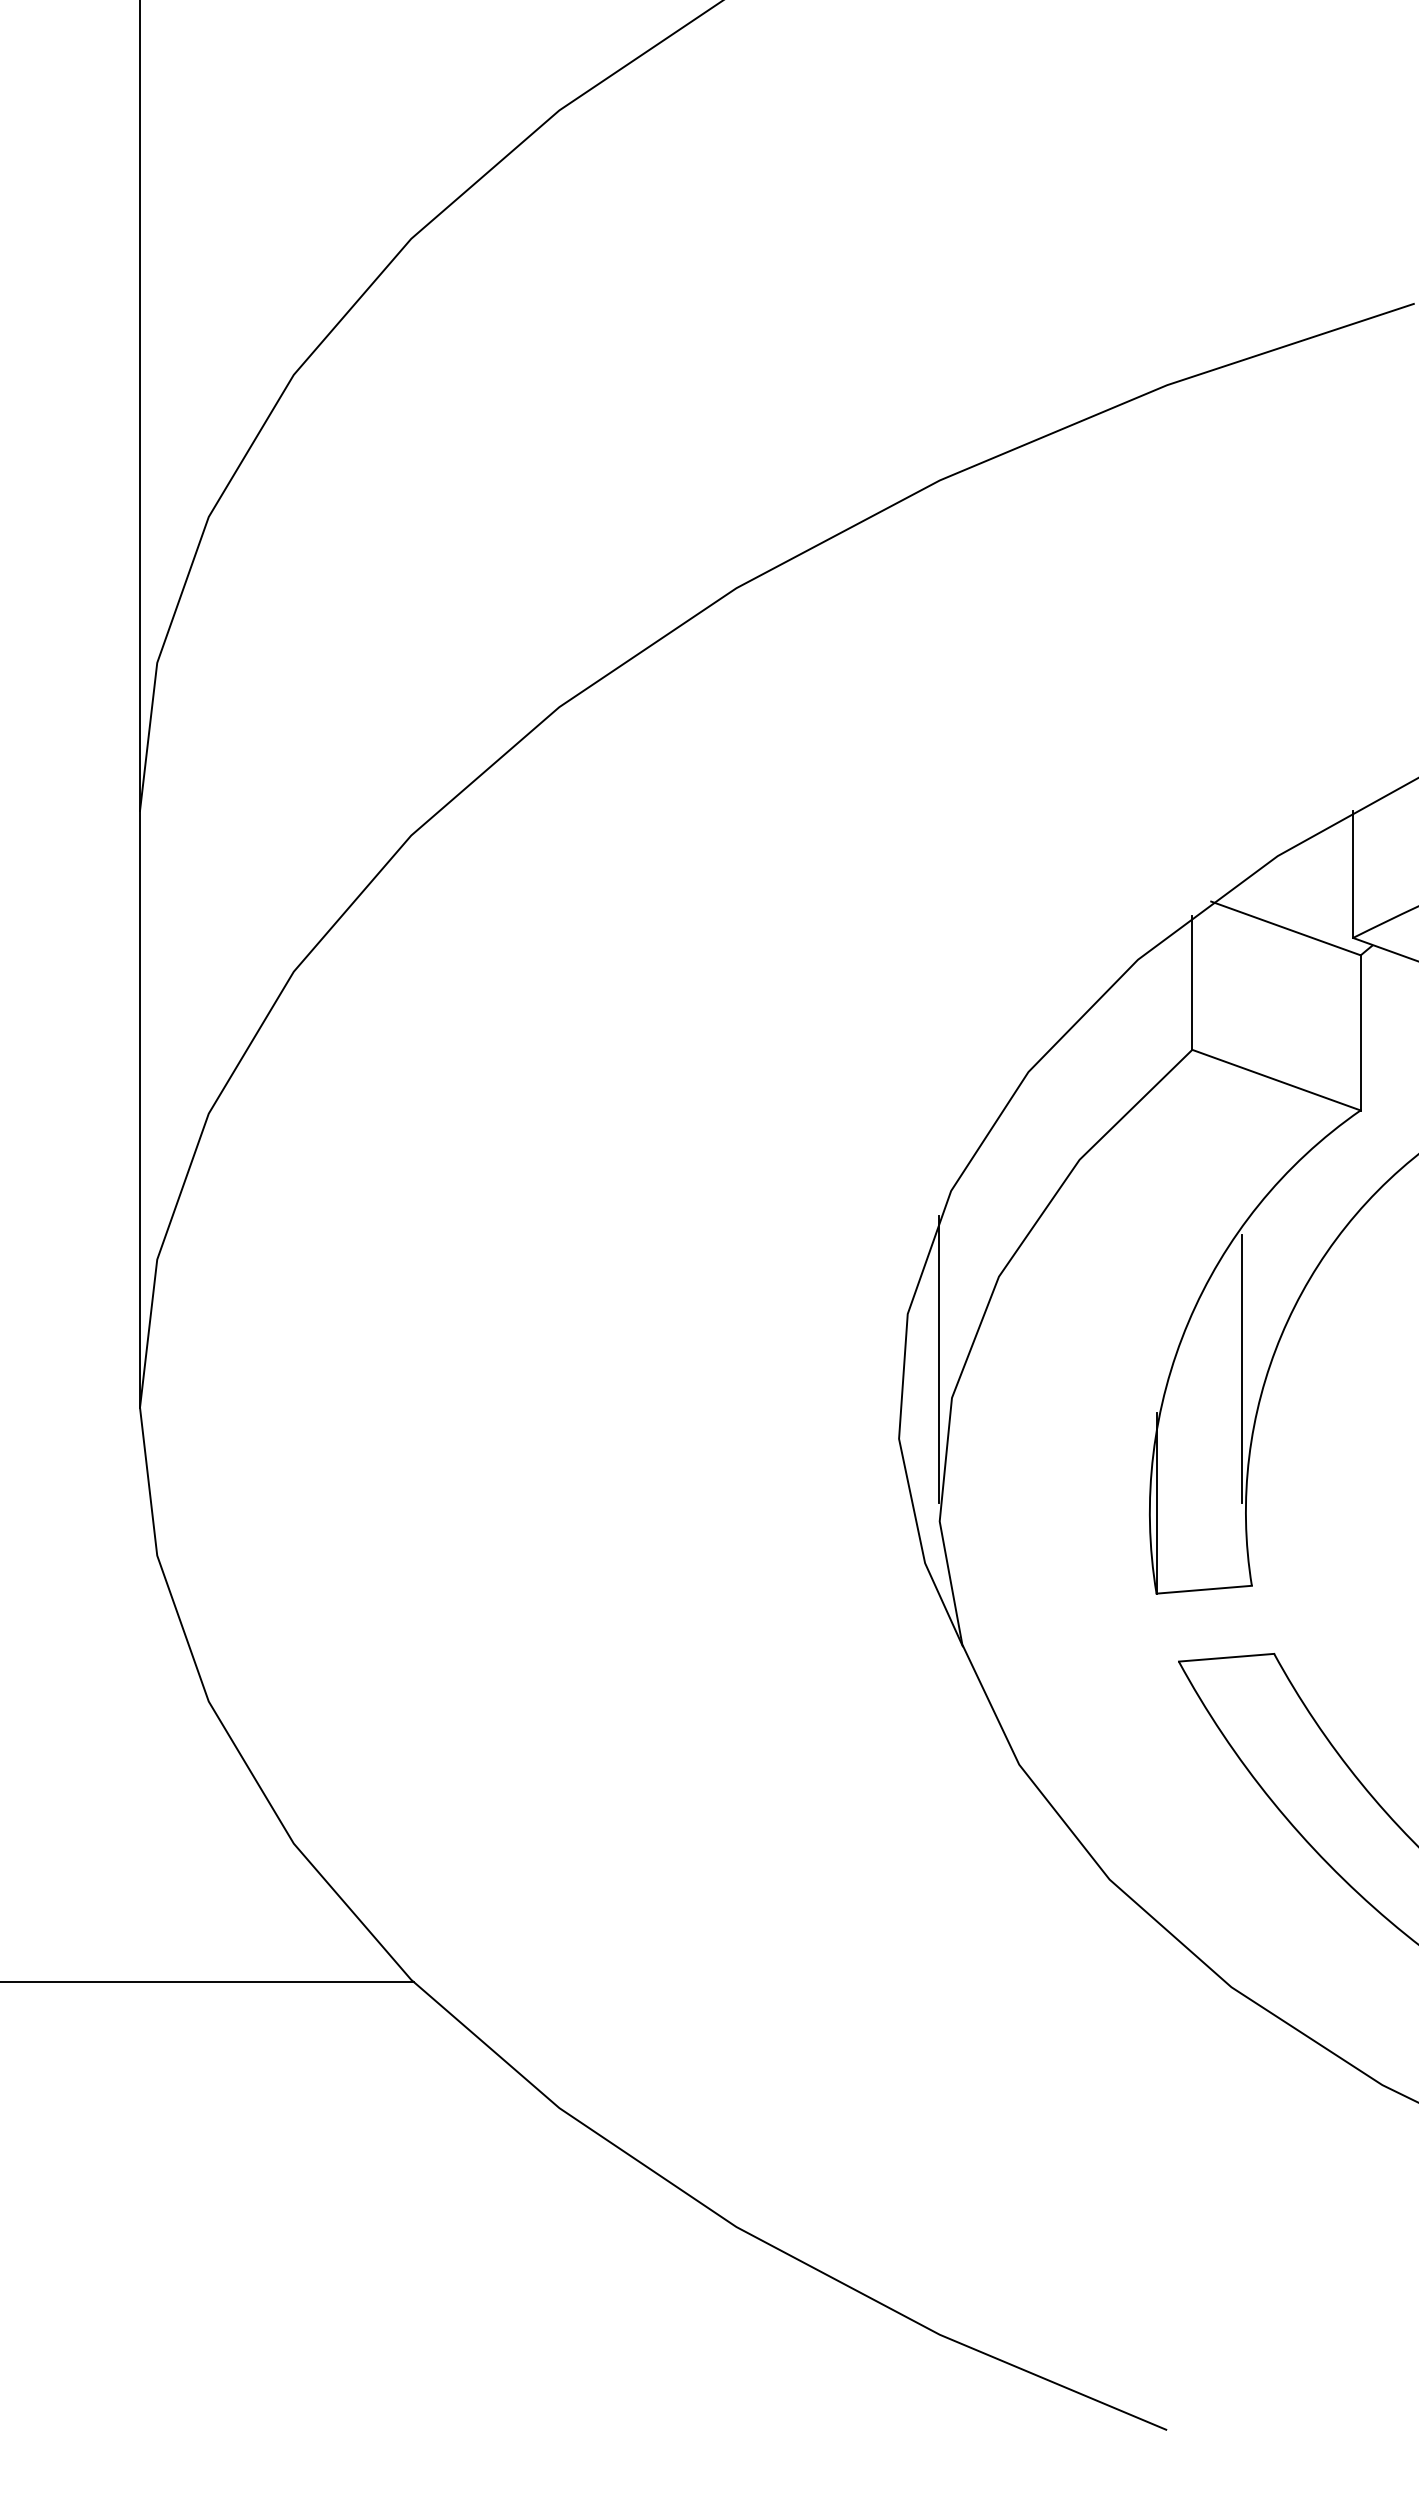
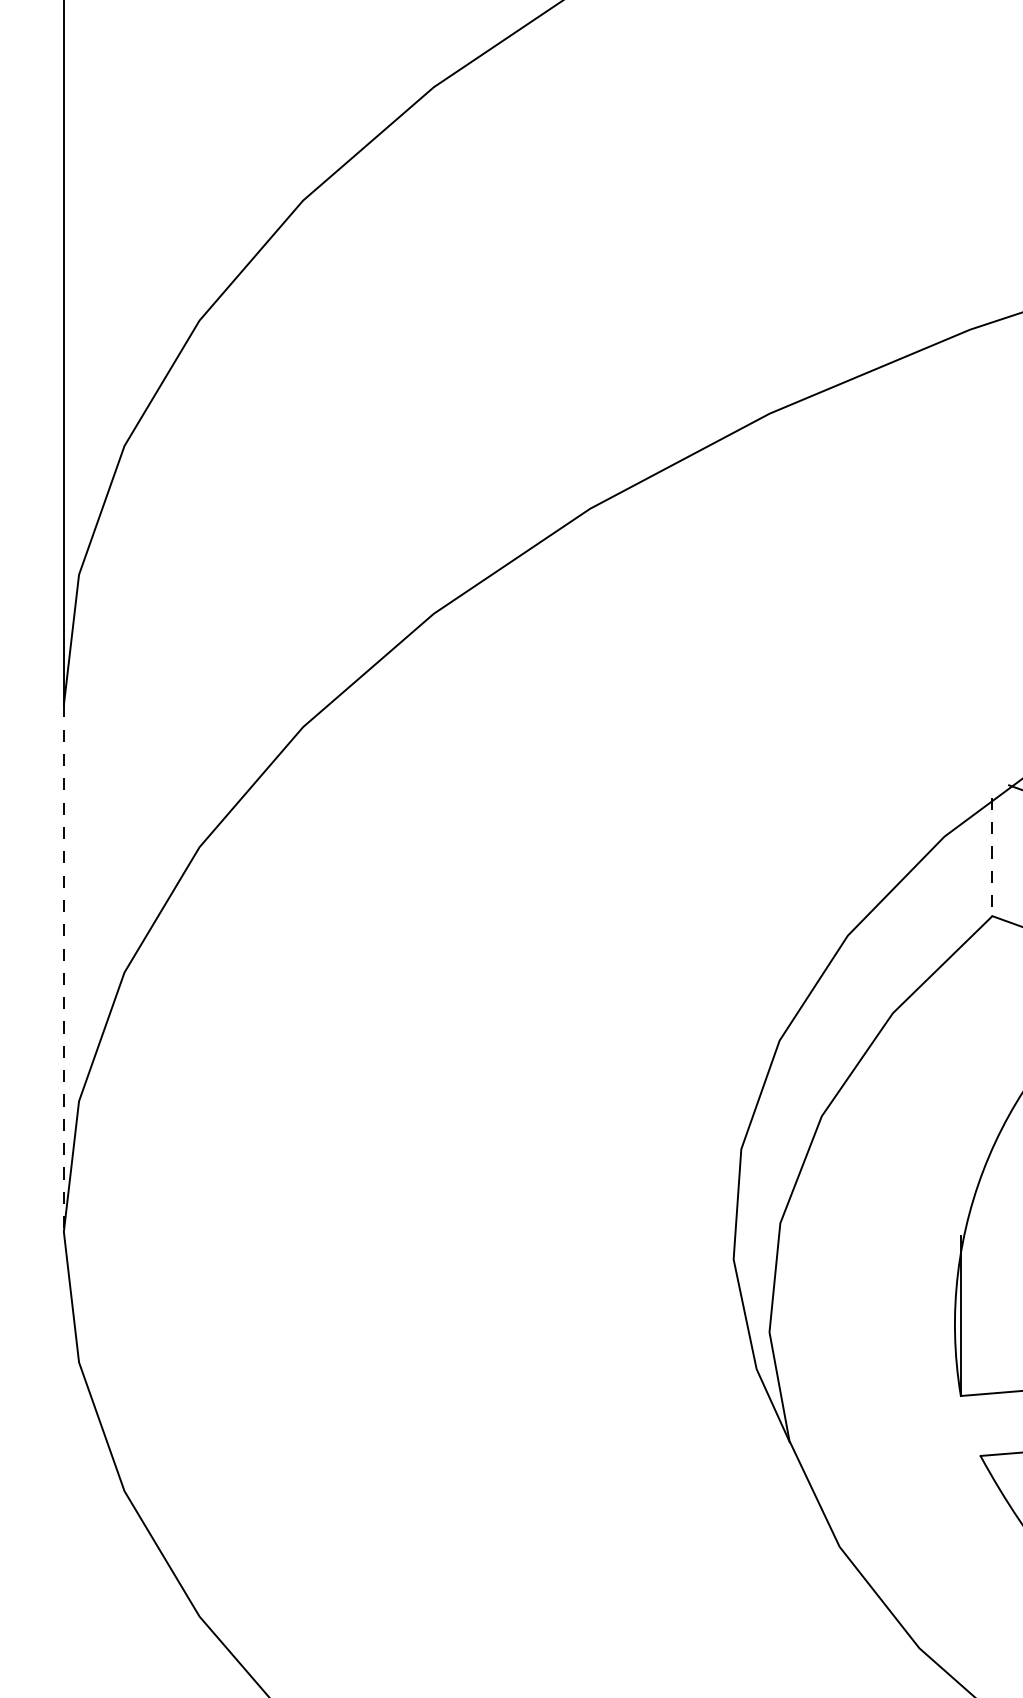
line: (1192, 983) -> (992, 857), solid -> dashed
line: (140, 1109) -> (64, 968), solid -> dashed
line: (939, 1359) -> (769, 1189), removed

